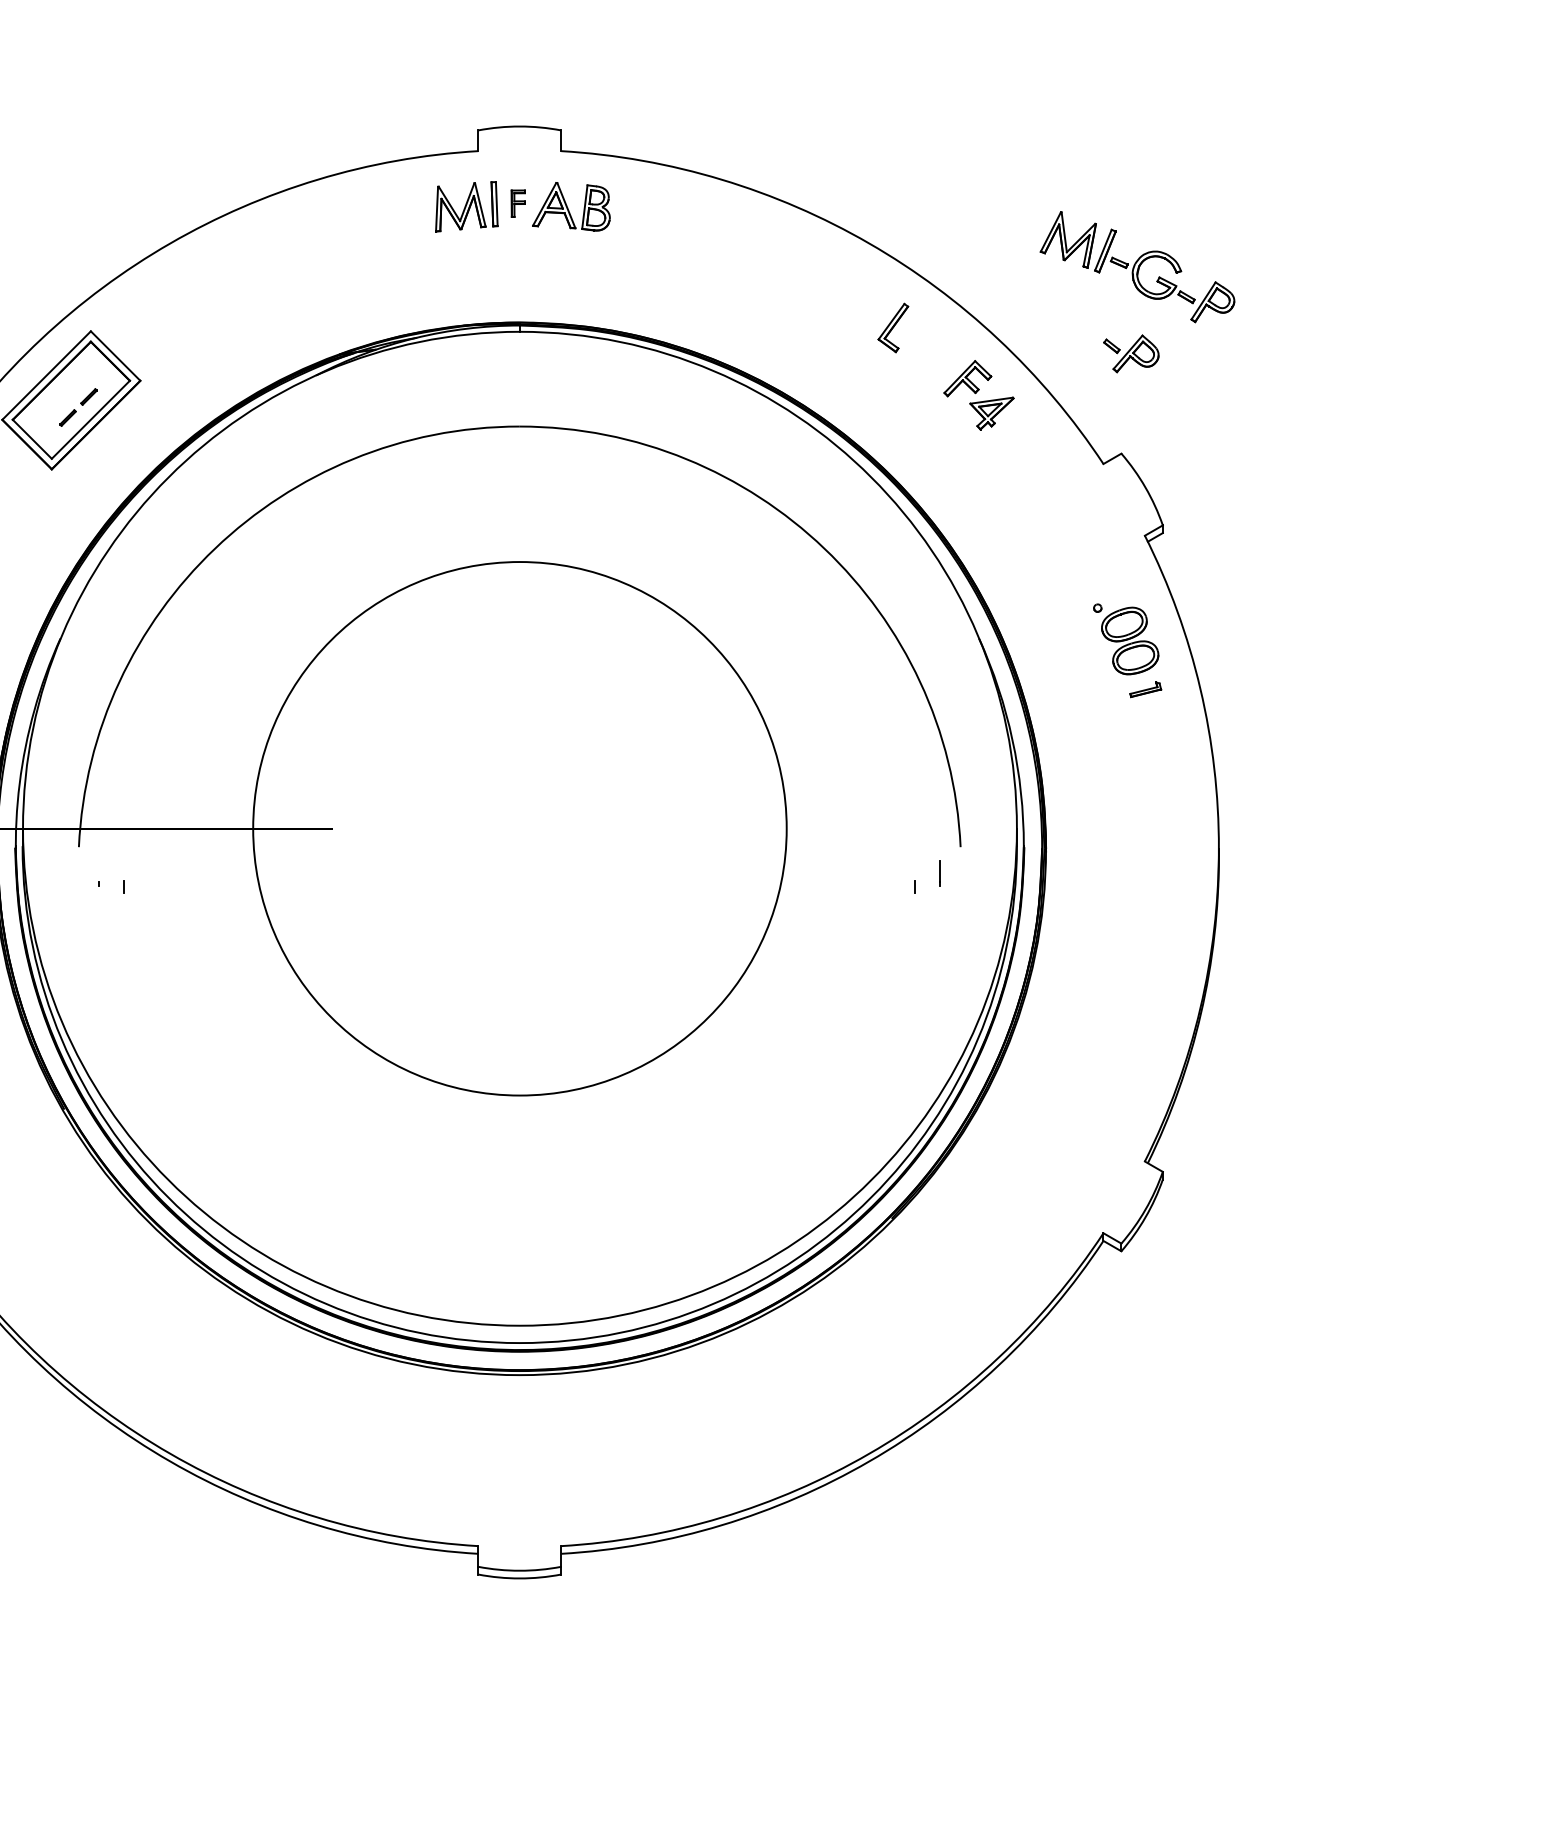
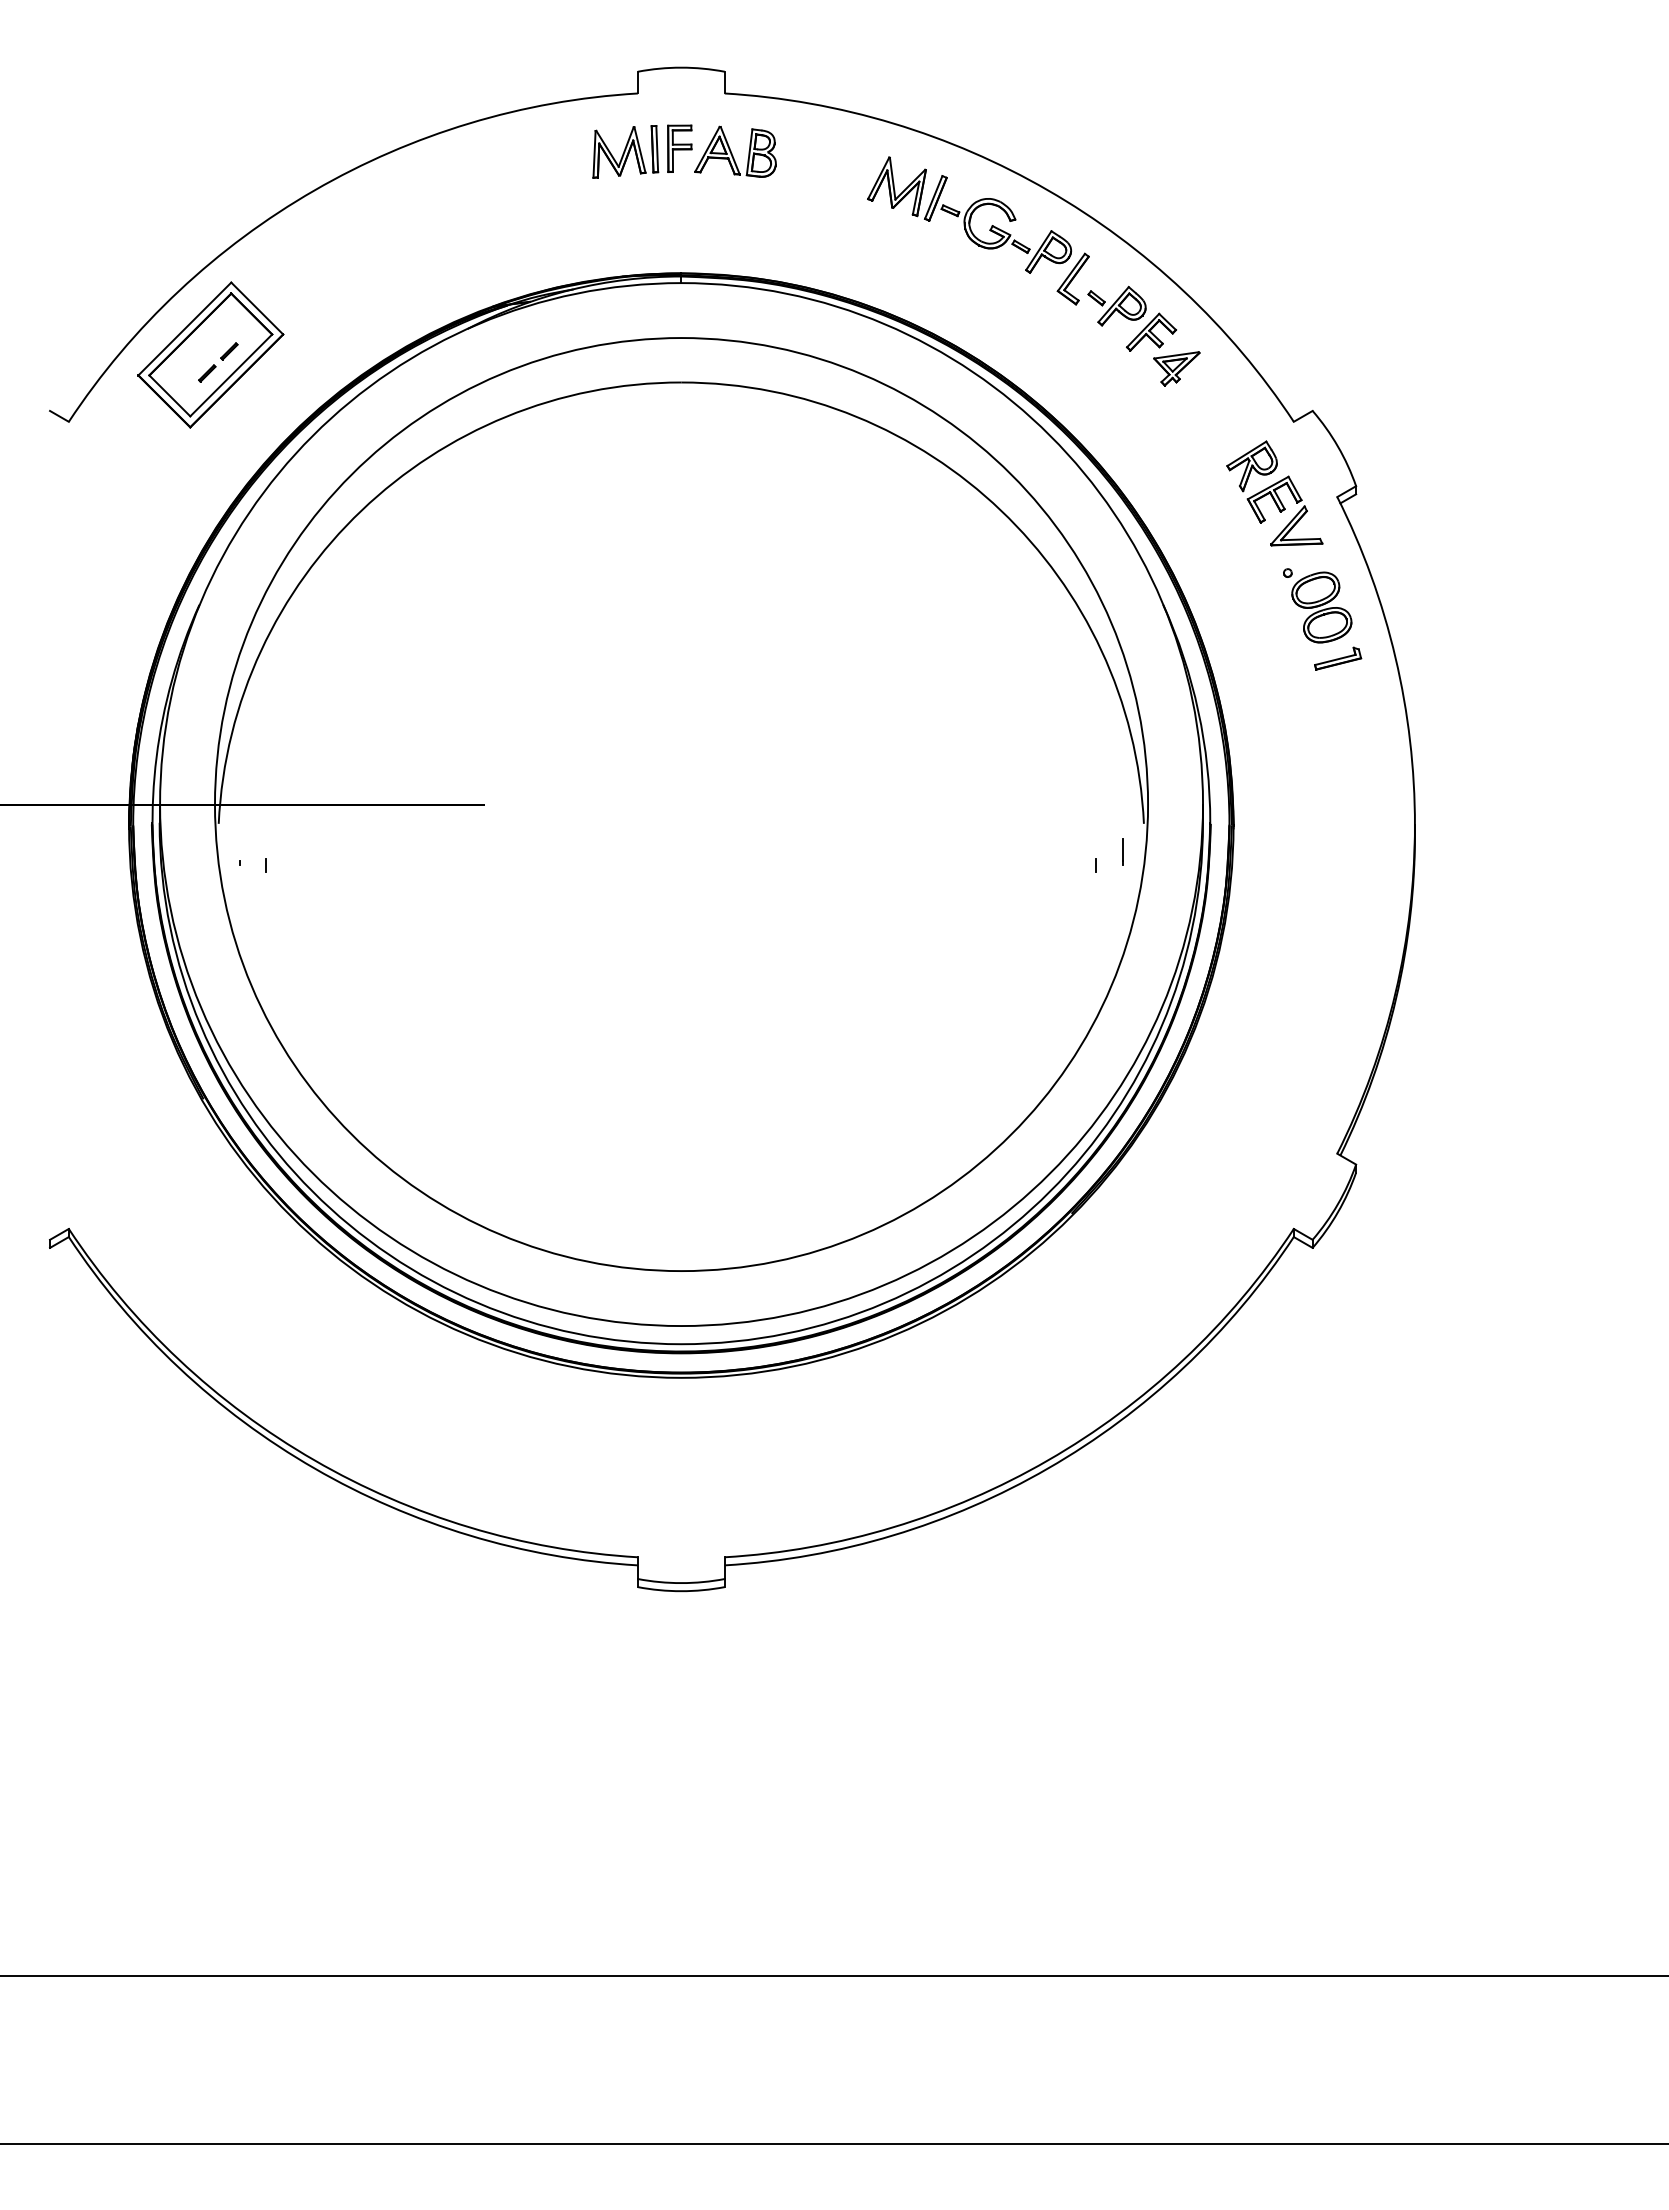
part: (518, 203) -> (679, 148), size x1.67
part: (1137, 266) -> (969, 214), moved
part: (1130, 353) -> (1116, 305), moved
part: (1085, 532) -> (1274, 493), added
part: (1146, 689) -> (1338, 658), size x1.43
circle: (519, 828) -> (681, 804), size x1.67

